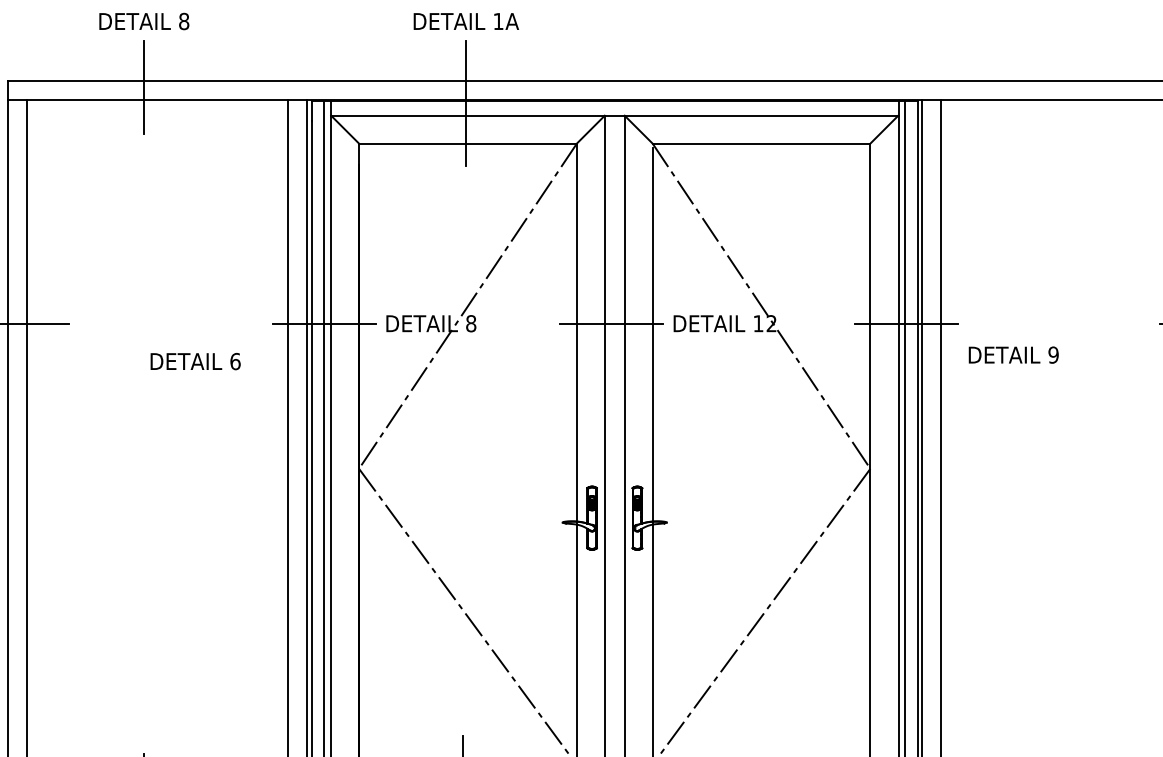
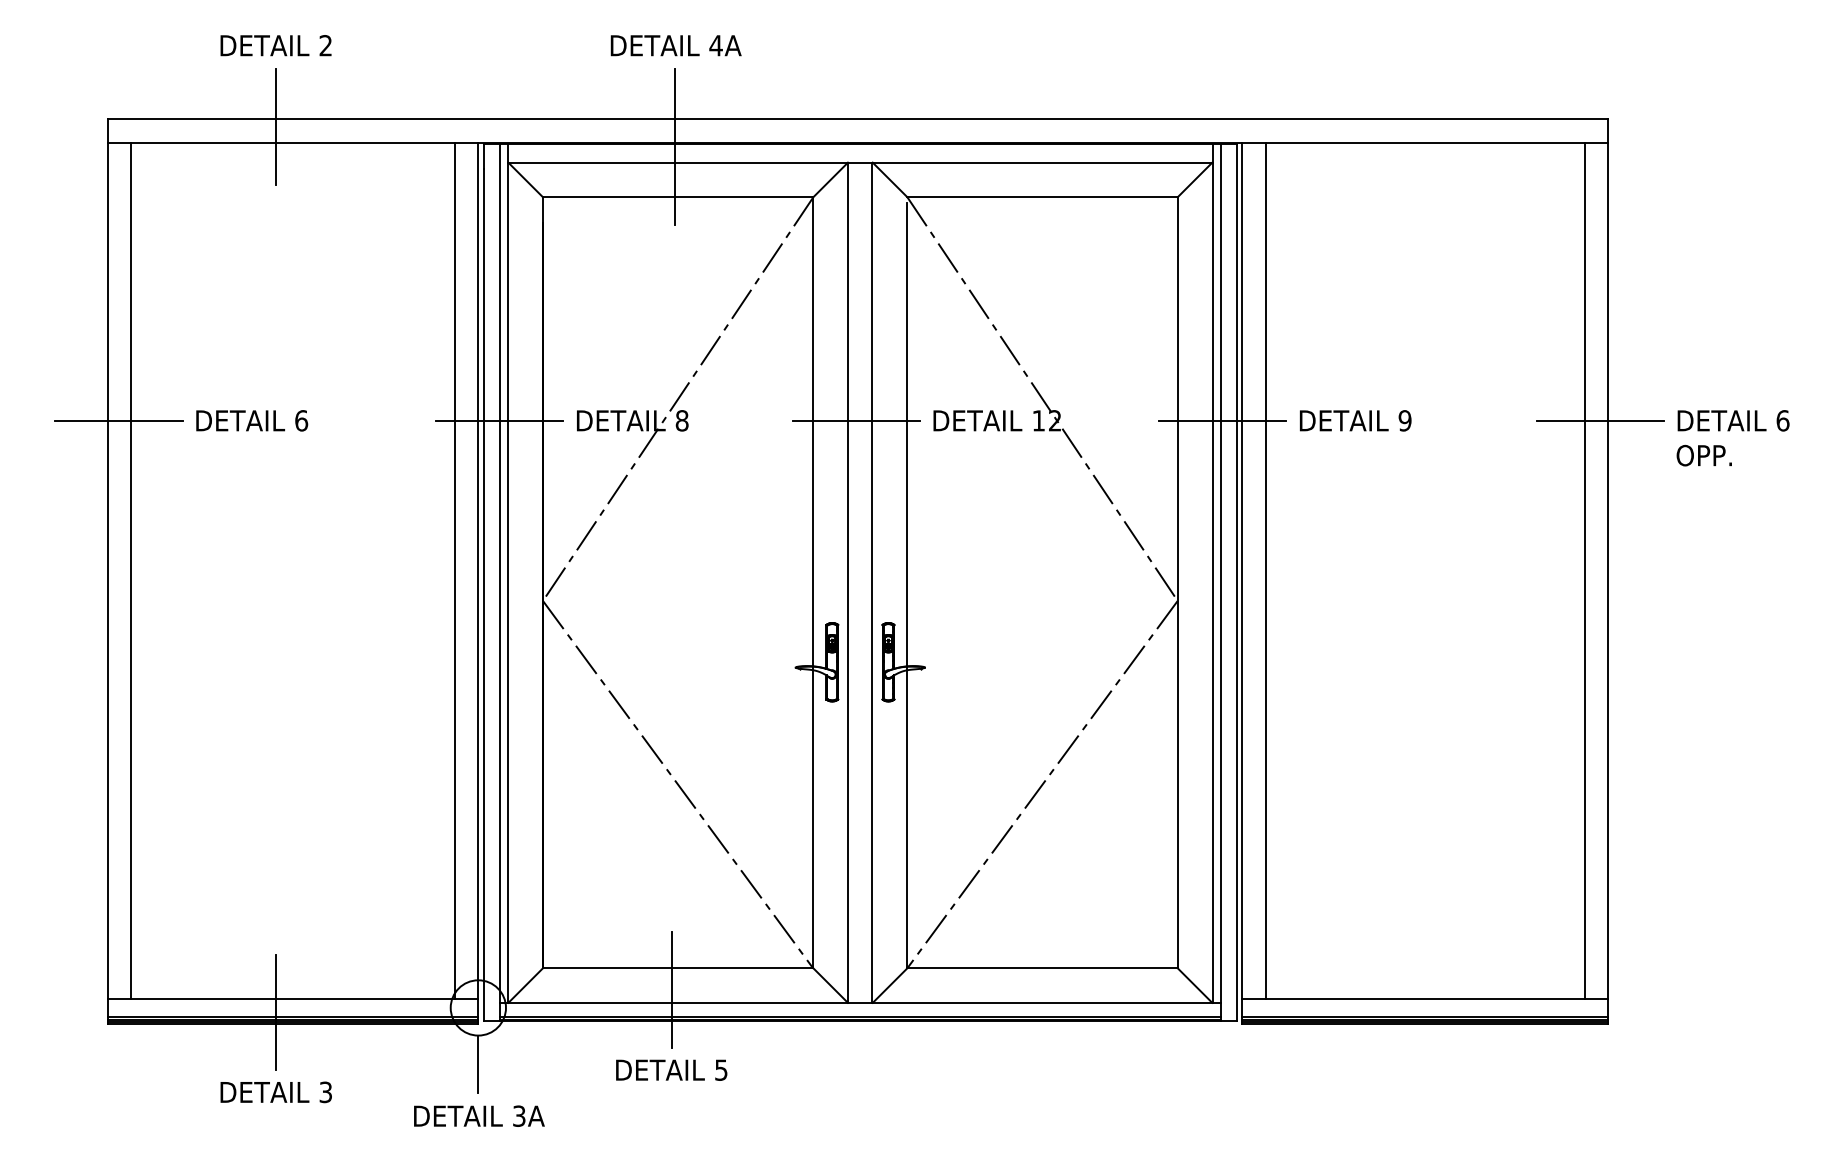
text: (183, 21) -> (325, 45), 8 -> 2
text: (498, 21) -> (715, 45), 1A -> 4A
text: (1013, 354) -> (1355, 420), moved
text: (195, 361) -> (252, 420), moved

